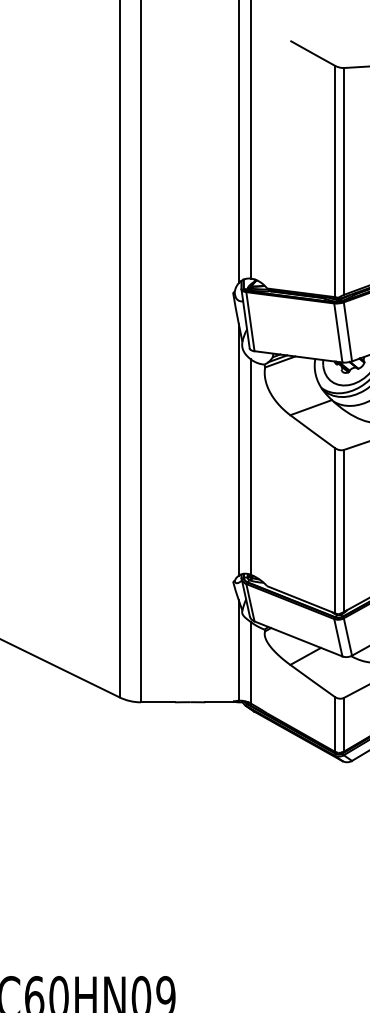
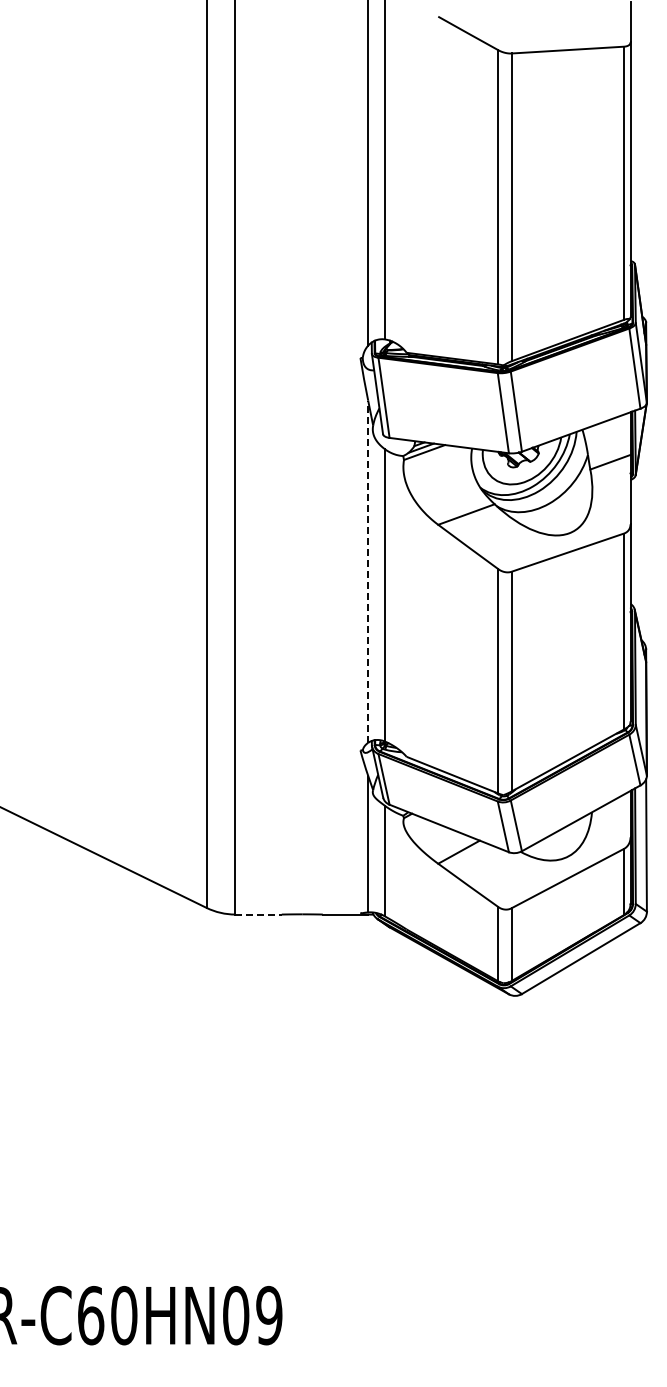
line: (238, 449) -> (368, 571), solid -> dashed
line: (158, 702) -> (259, 914), solid -> dashed

